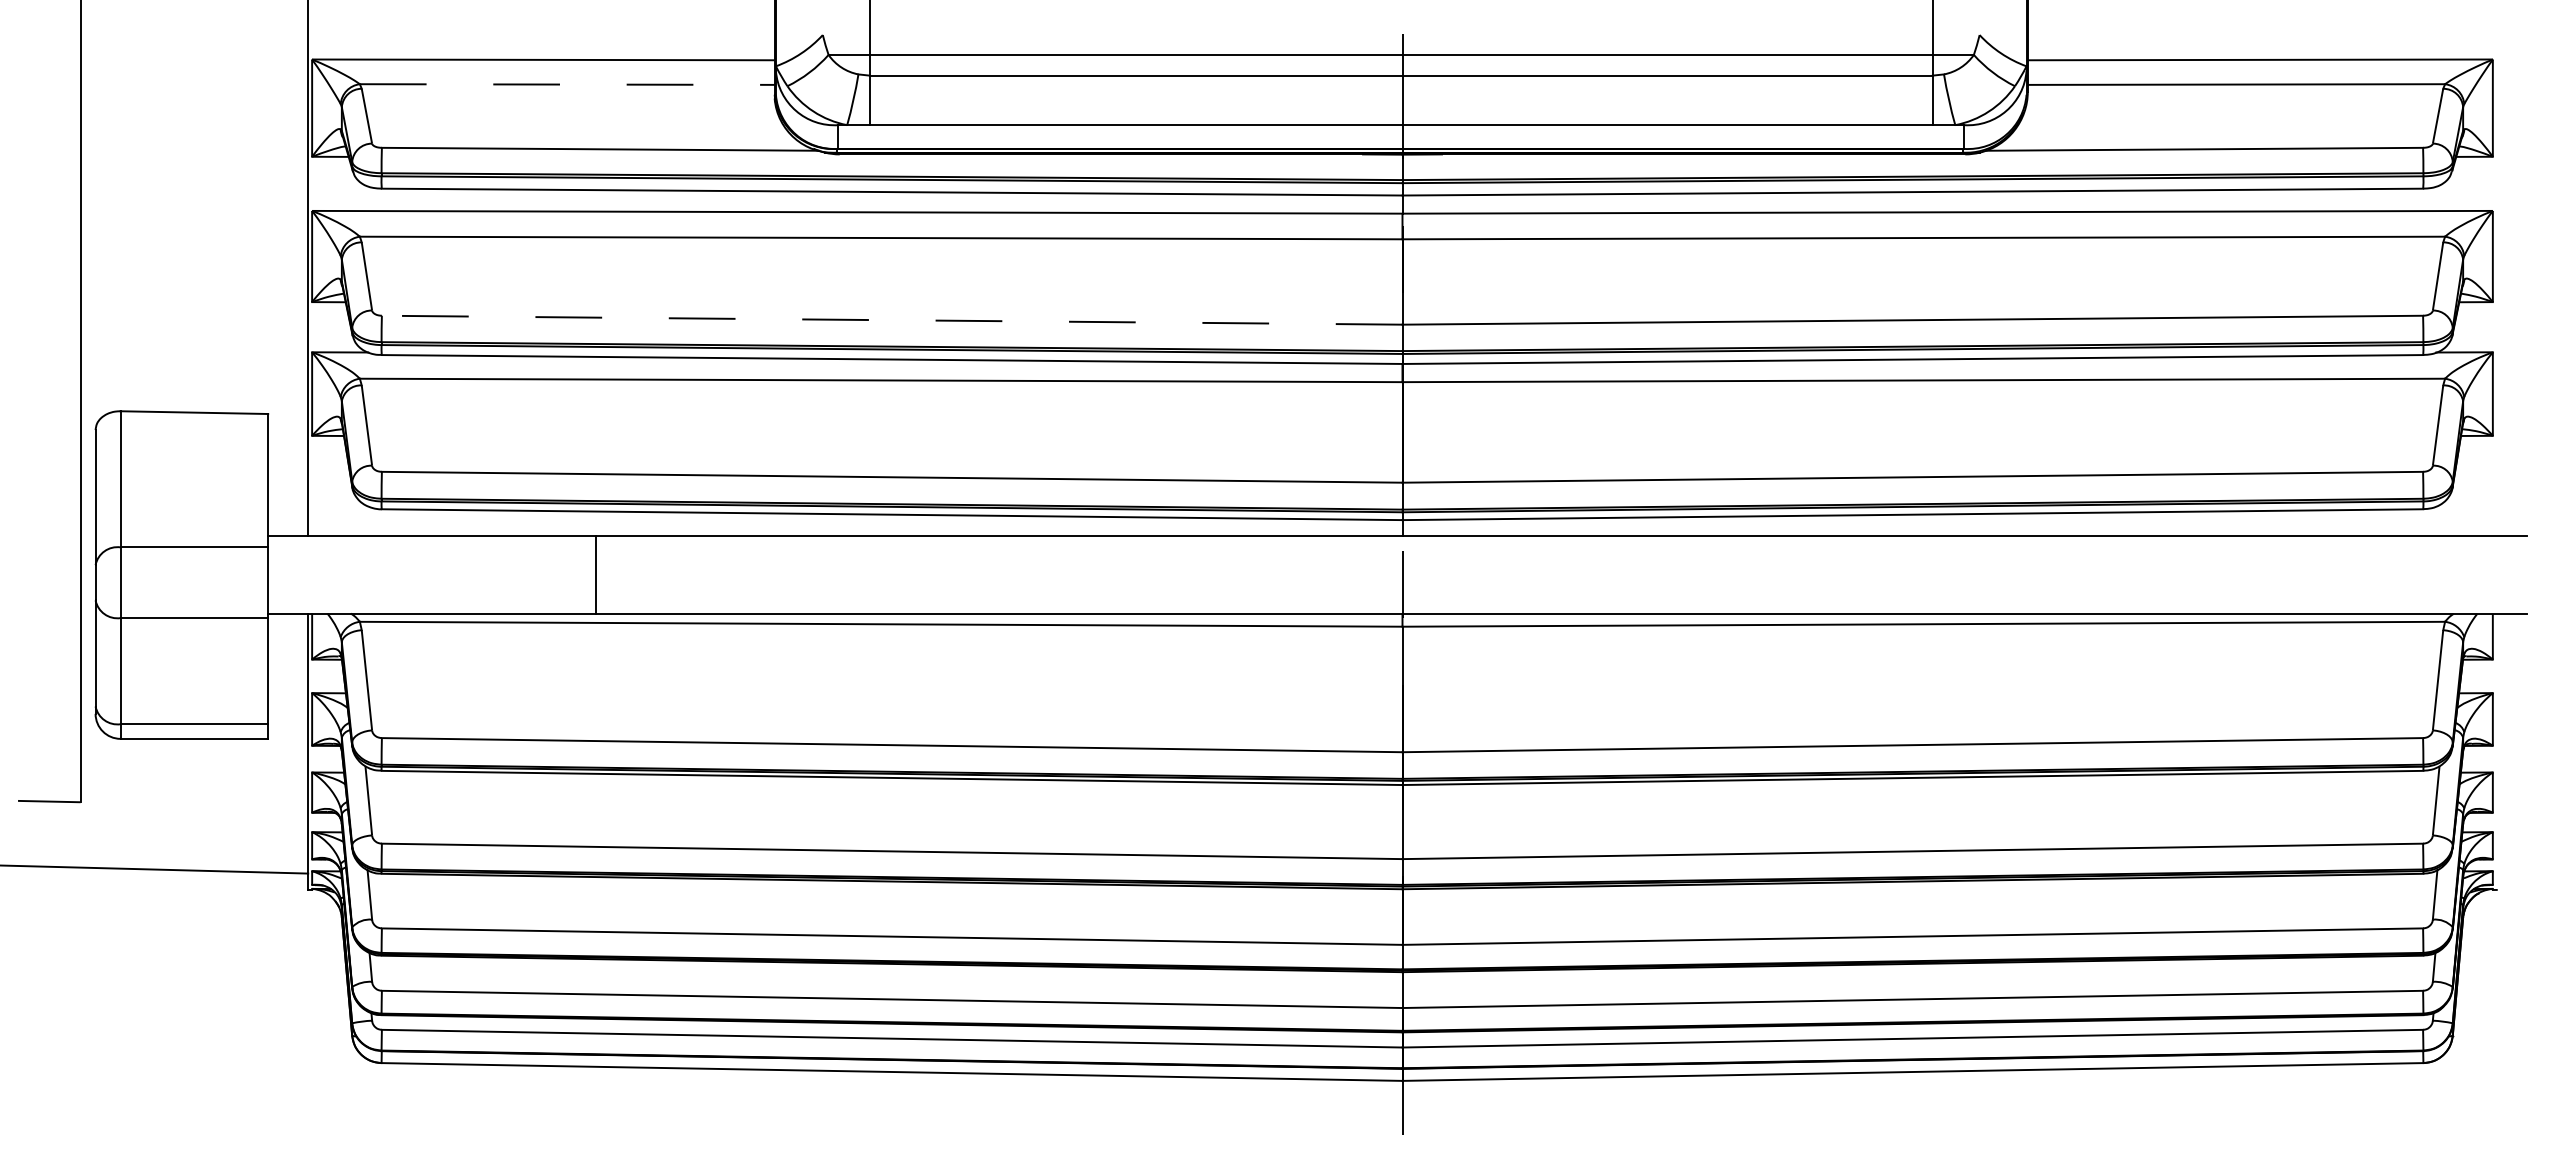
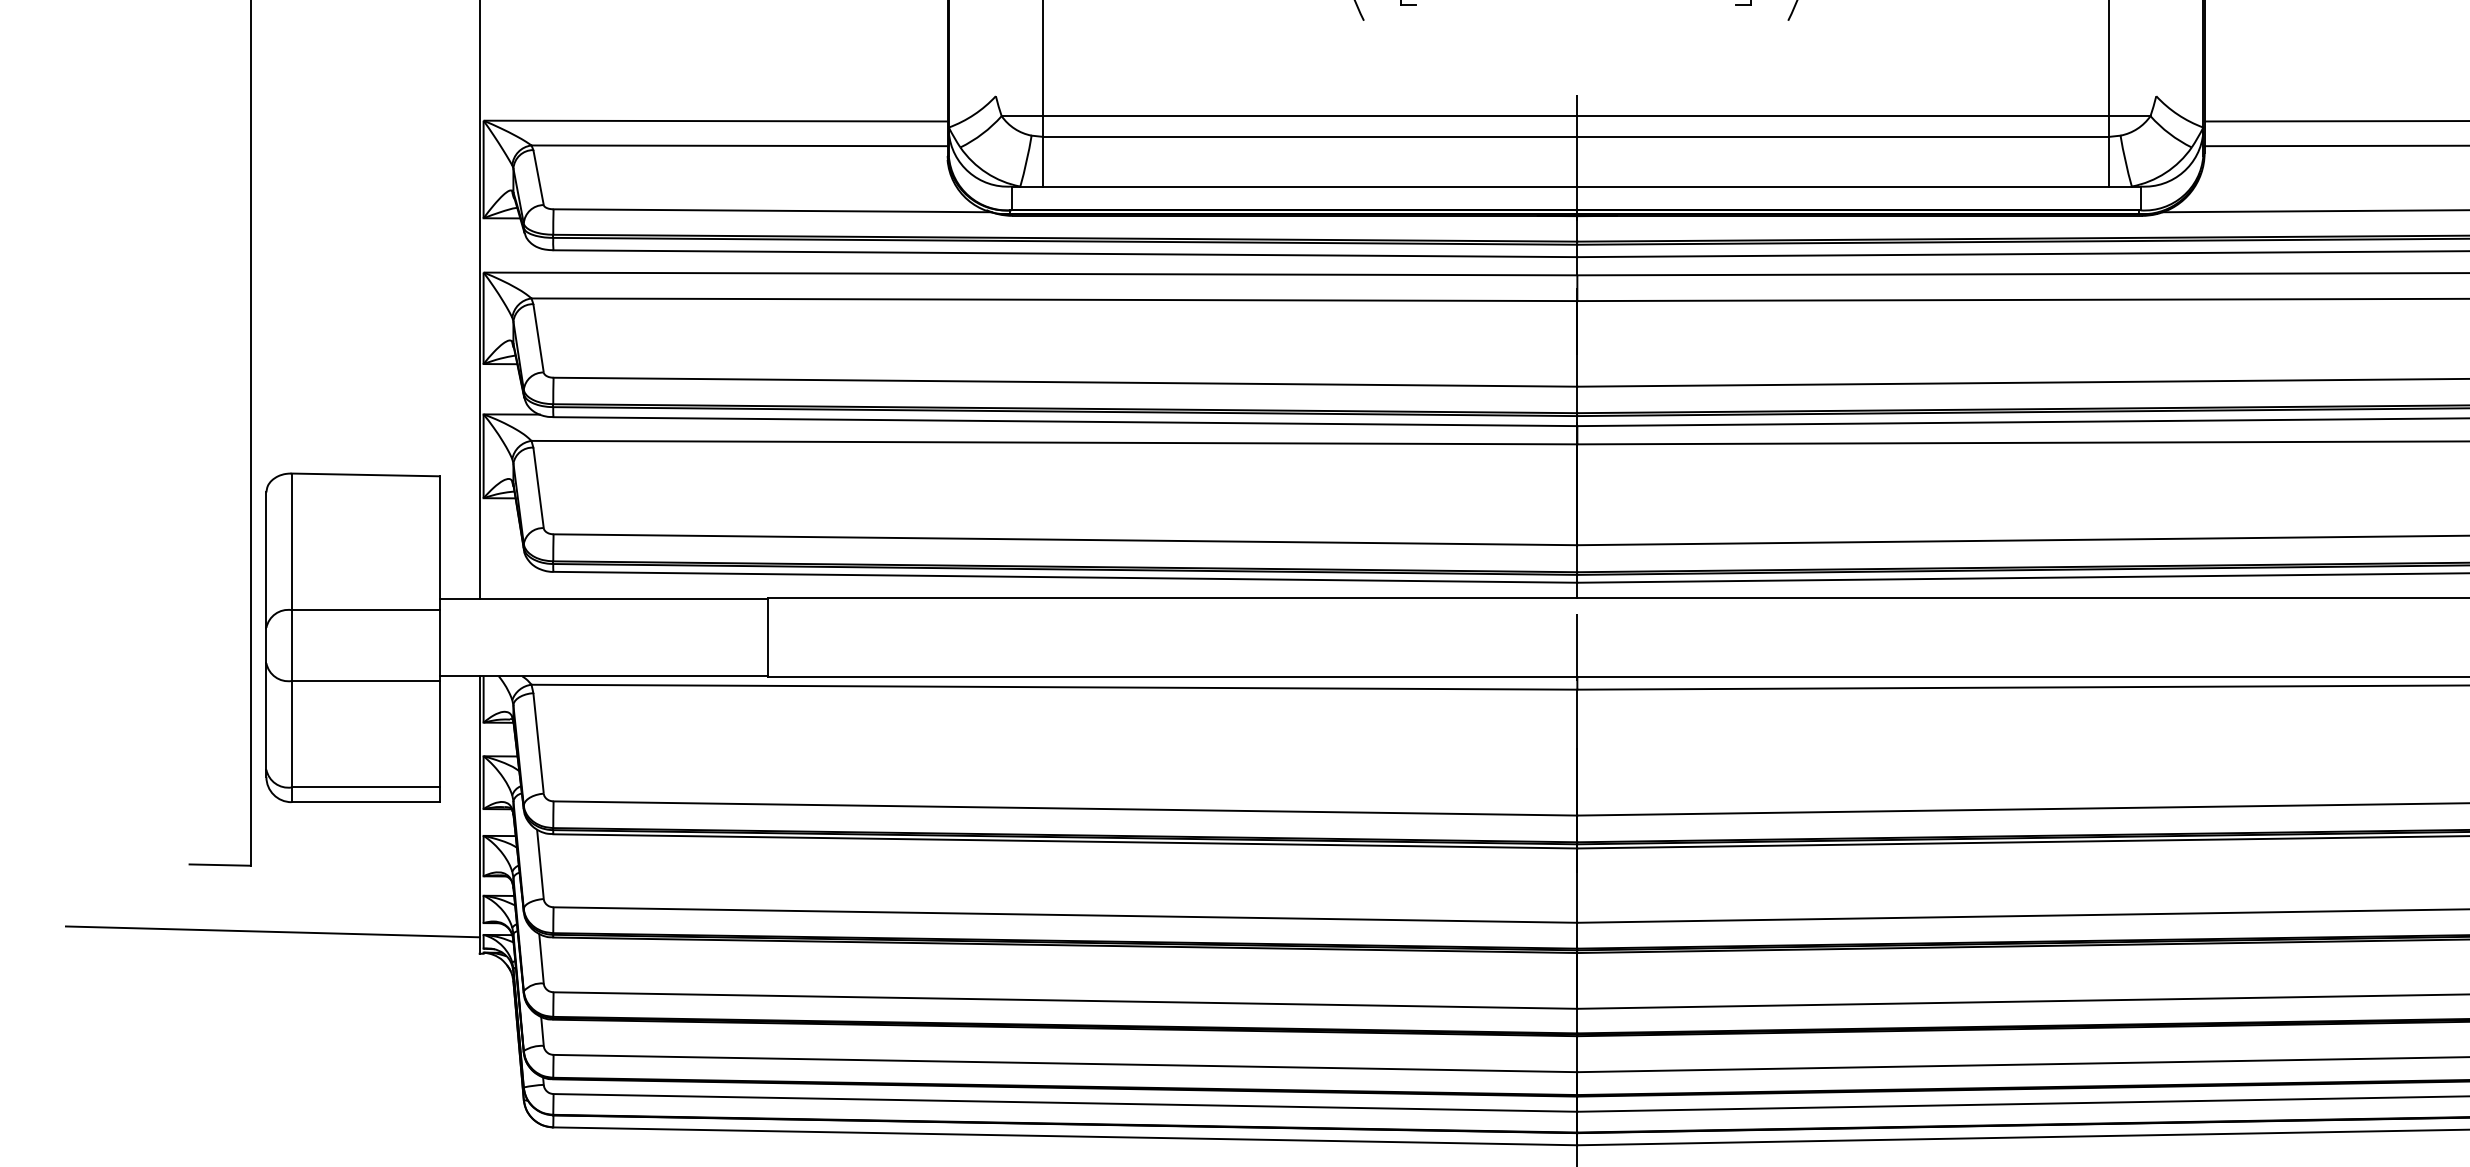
line: (567, 84) -> (739, 145), dashed -> solid
line: (891, 320) -> (1064, 382), dashed -> solid

